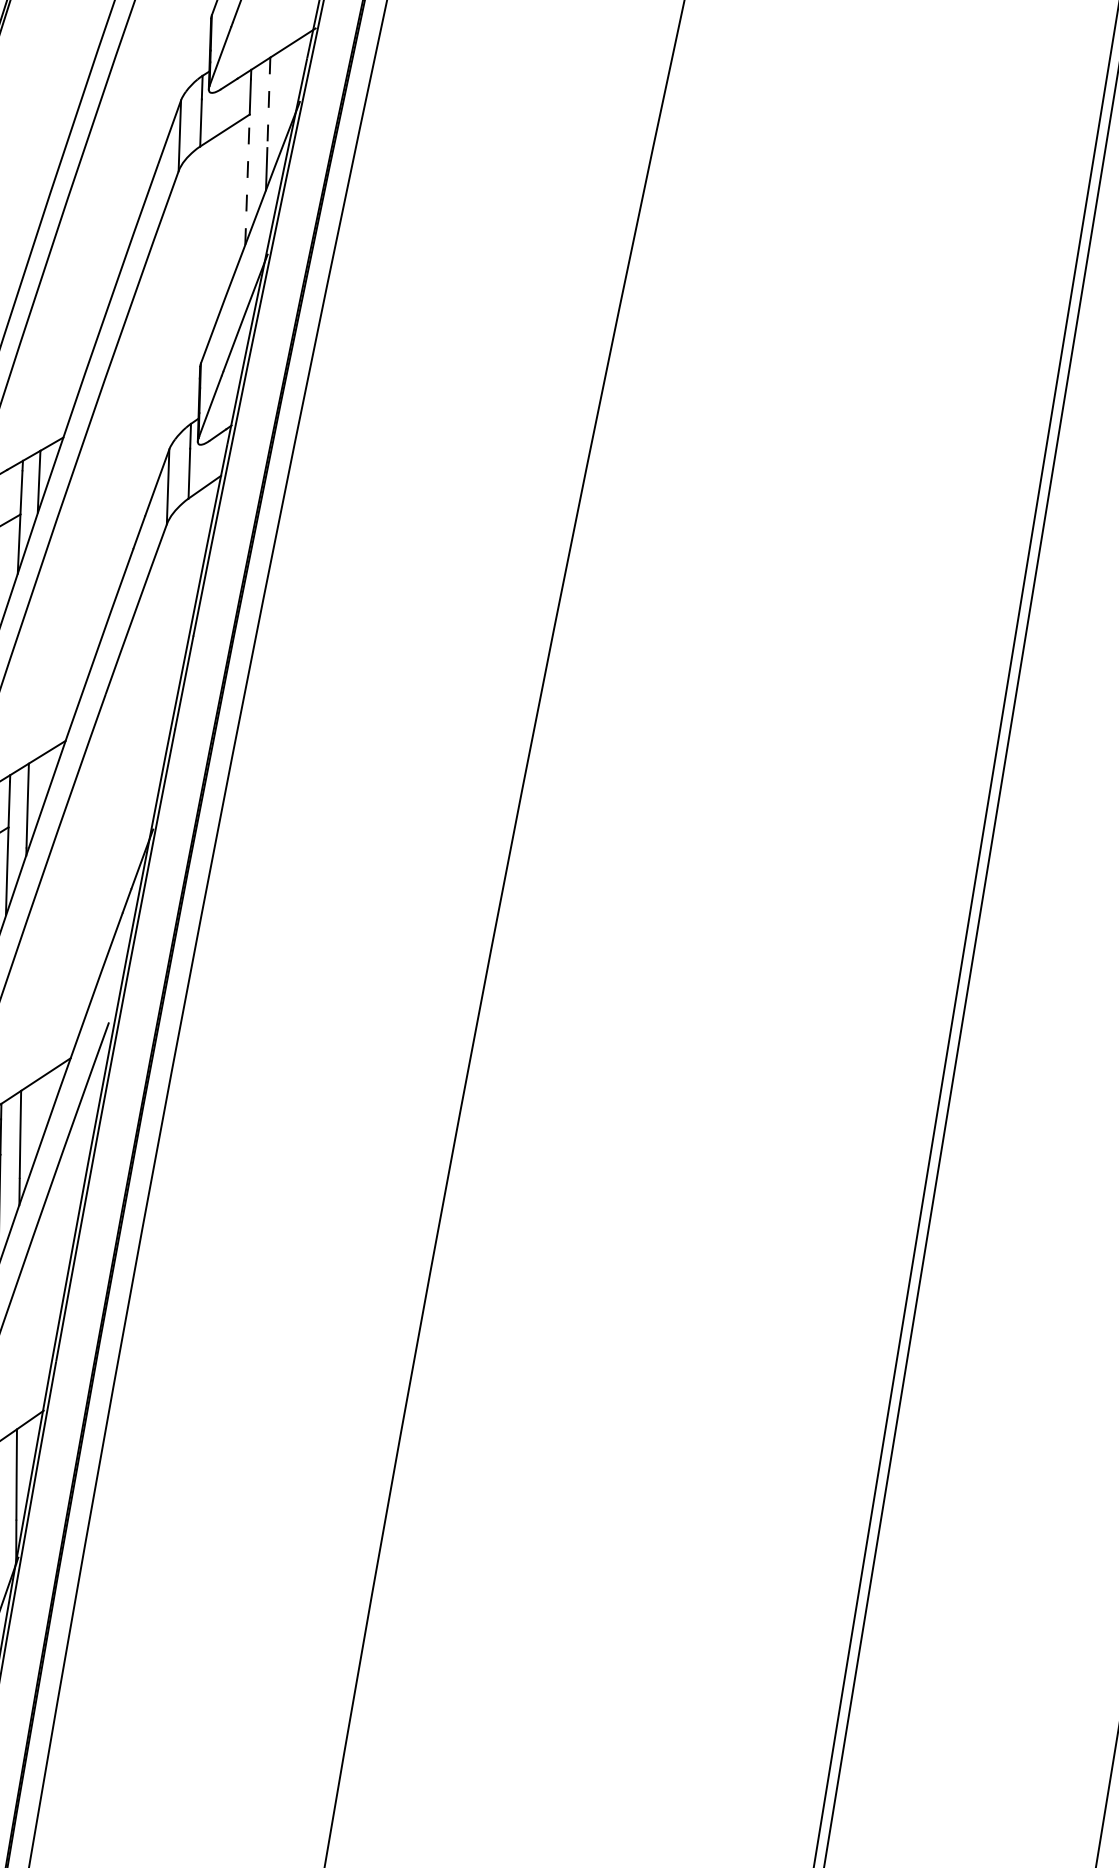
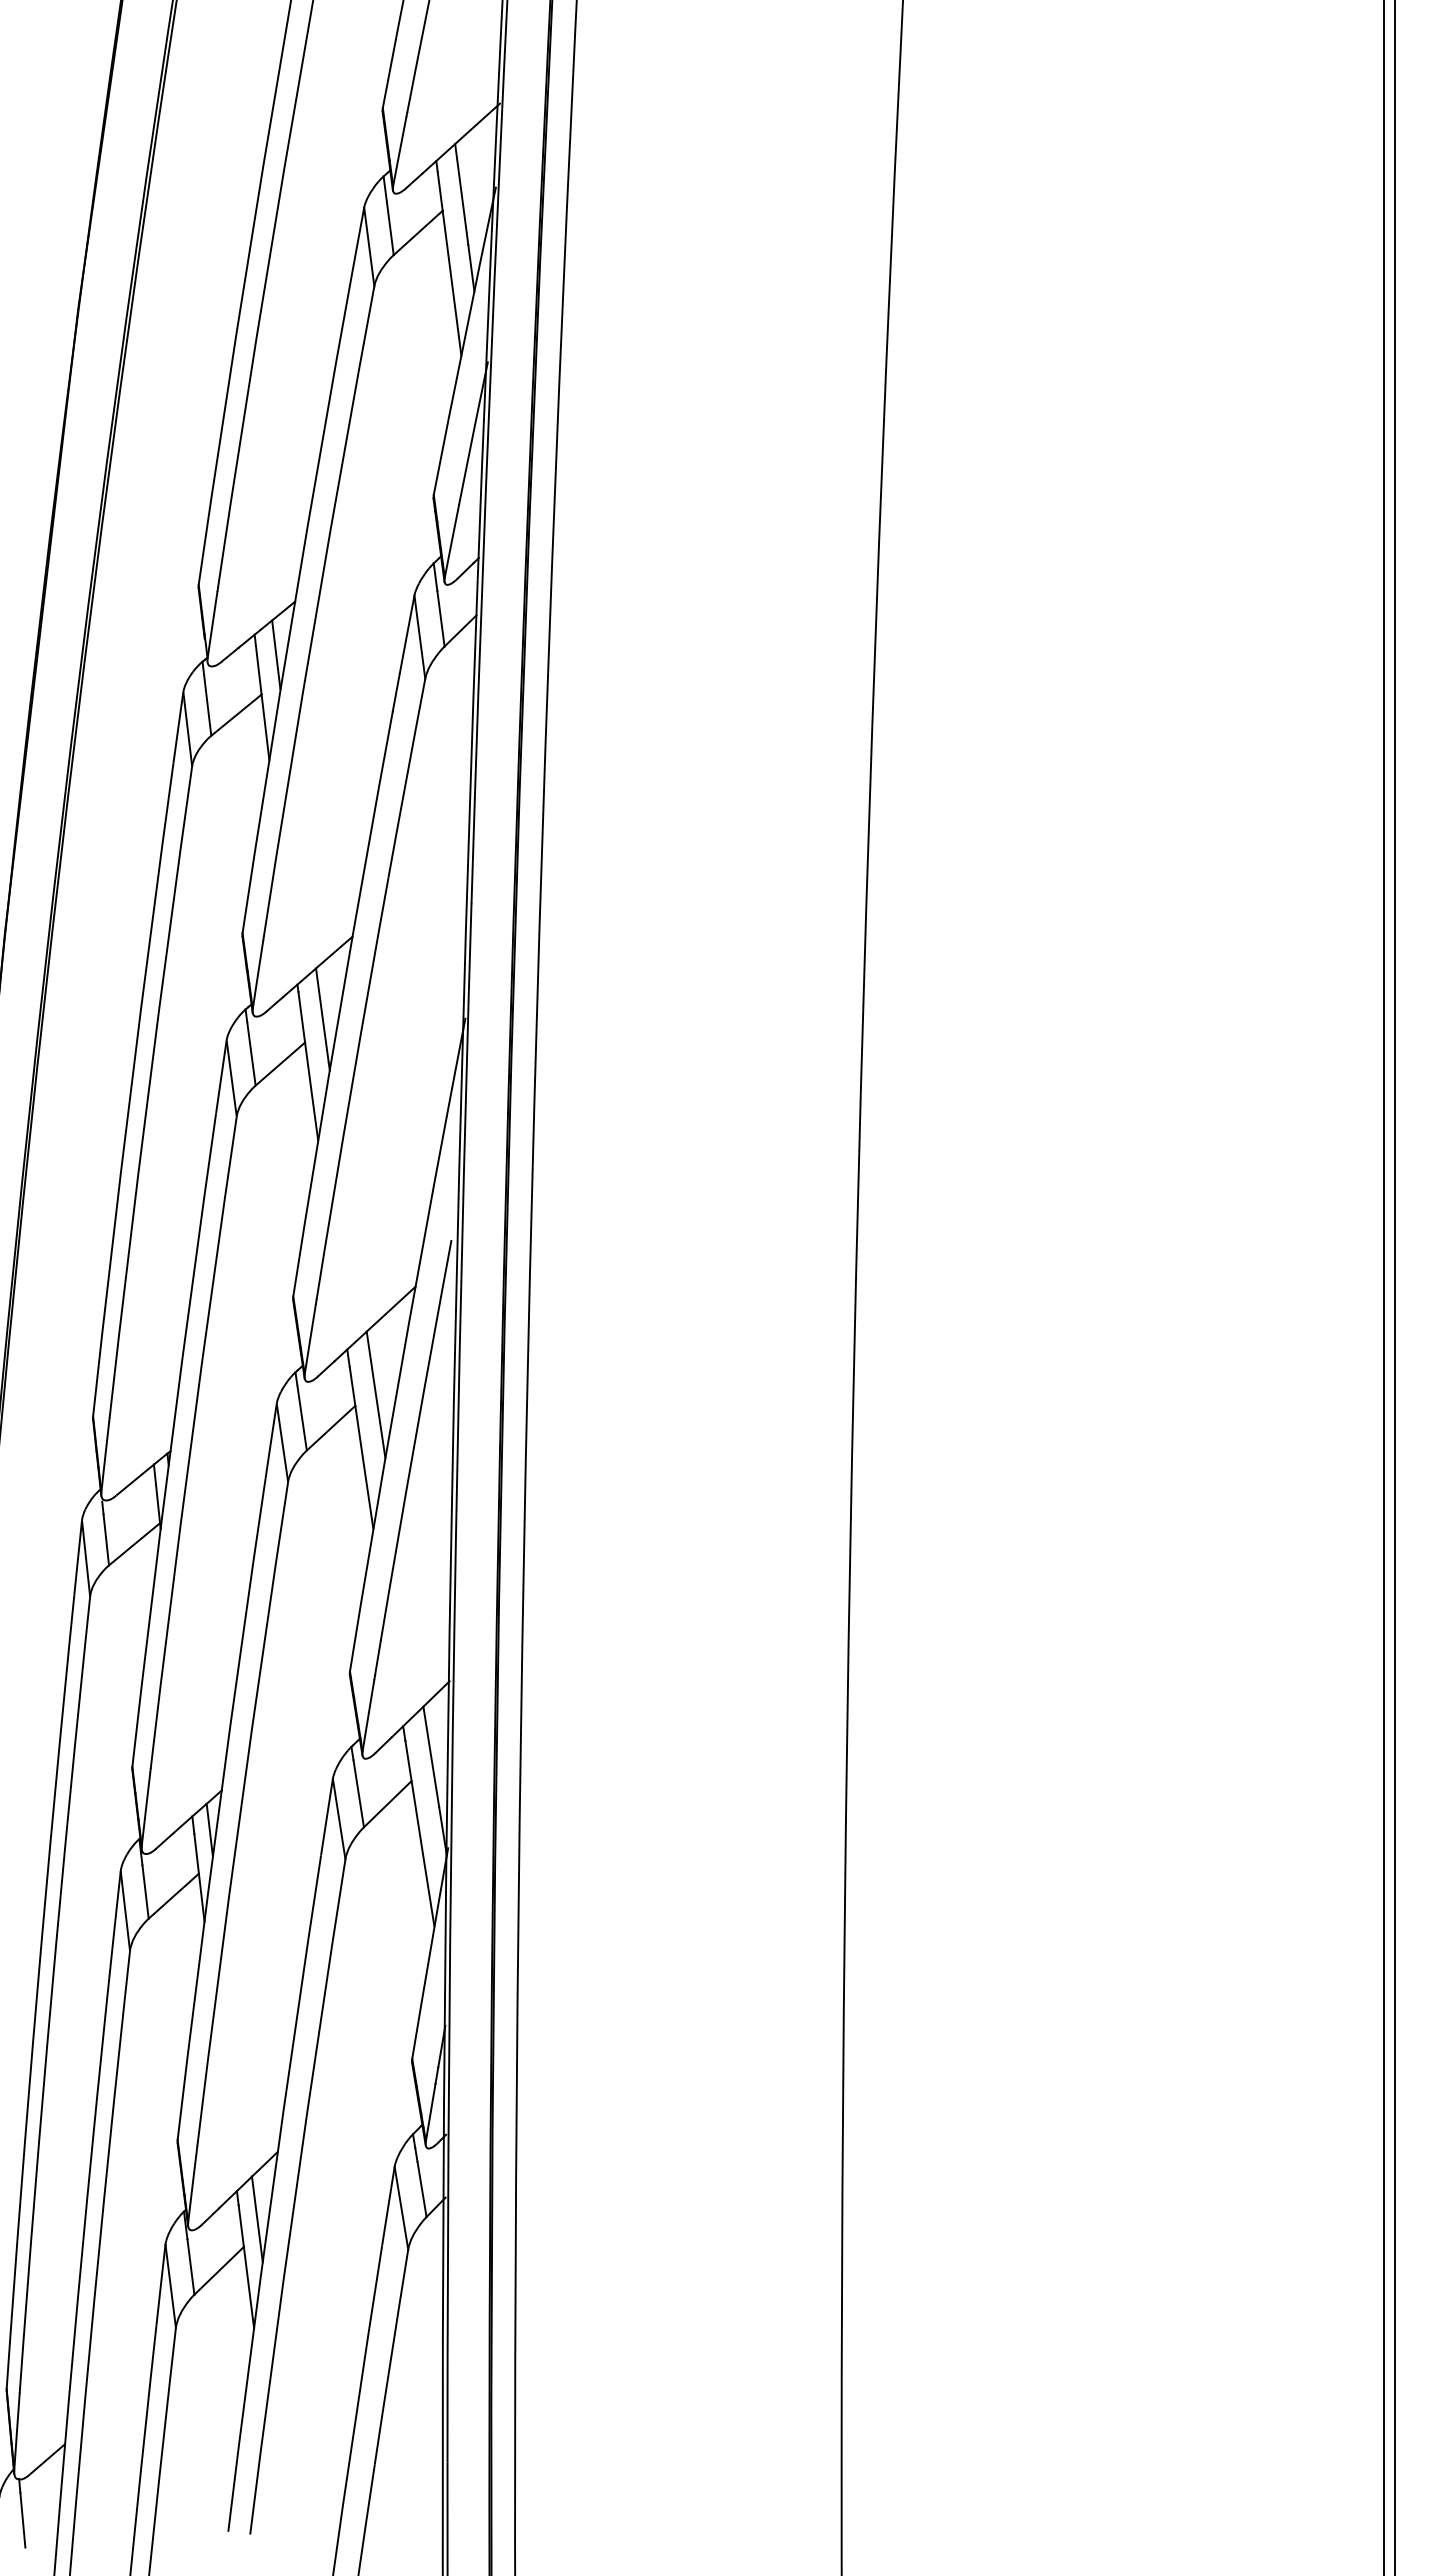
line: (268, 102) -> (461, 194), dashed -> solid
line: (247, 179) -> (451, 282), dashed -> solid

